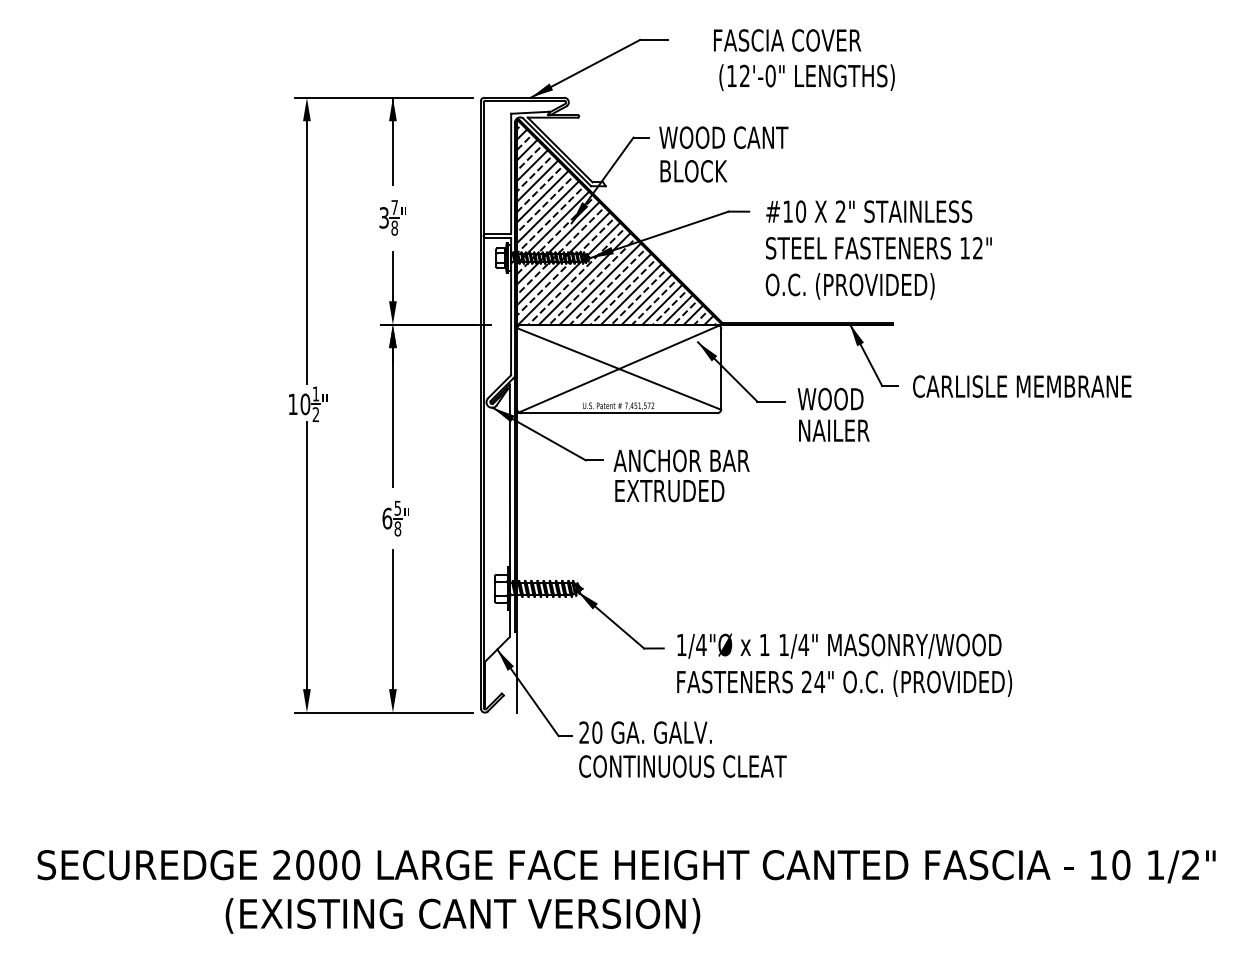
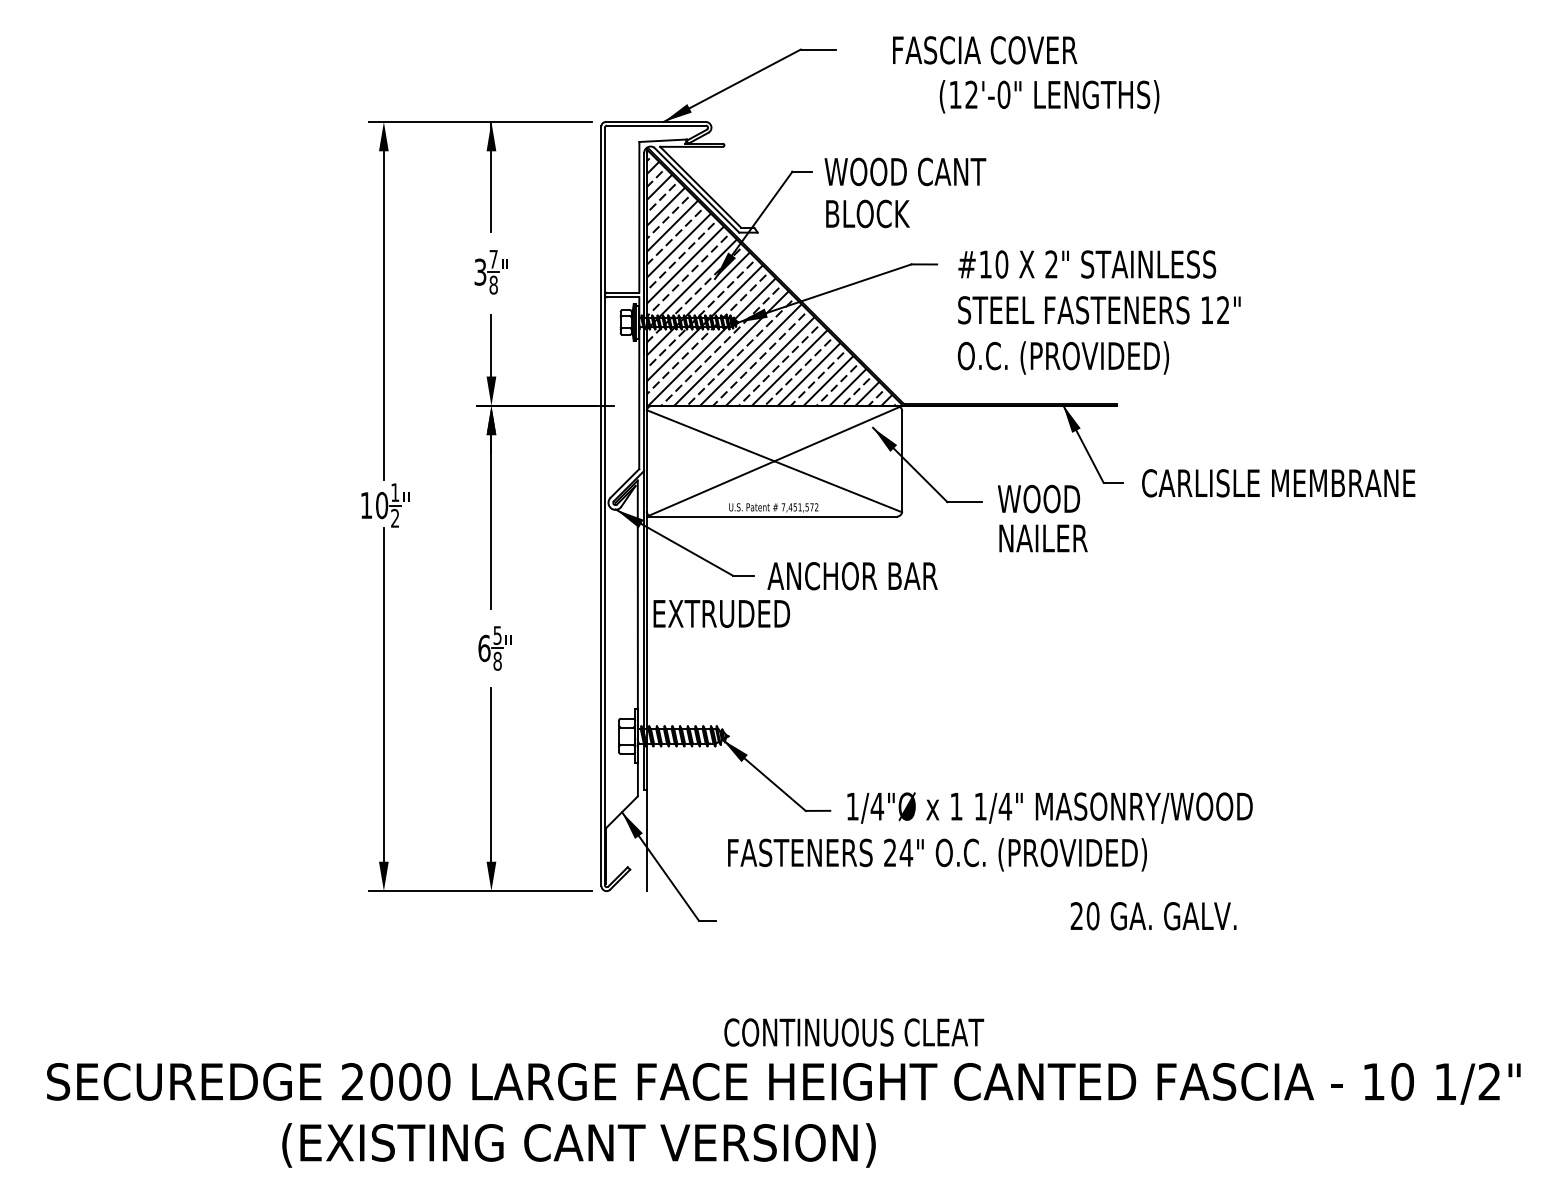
text: (807, 77) -> (1049, 96), moved
text: (669, 490) -> (721, 613), moved
text: (844, 683) -> (937, 854), moved
text: (645, 732) -> (1153, 916), moved
text: (683, 766) -> (854, 1032), moved

